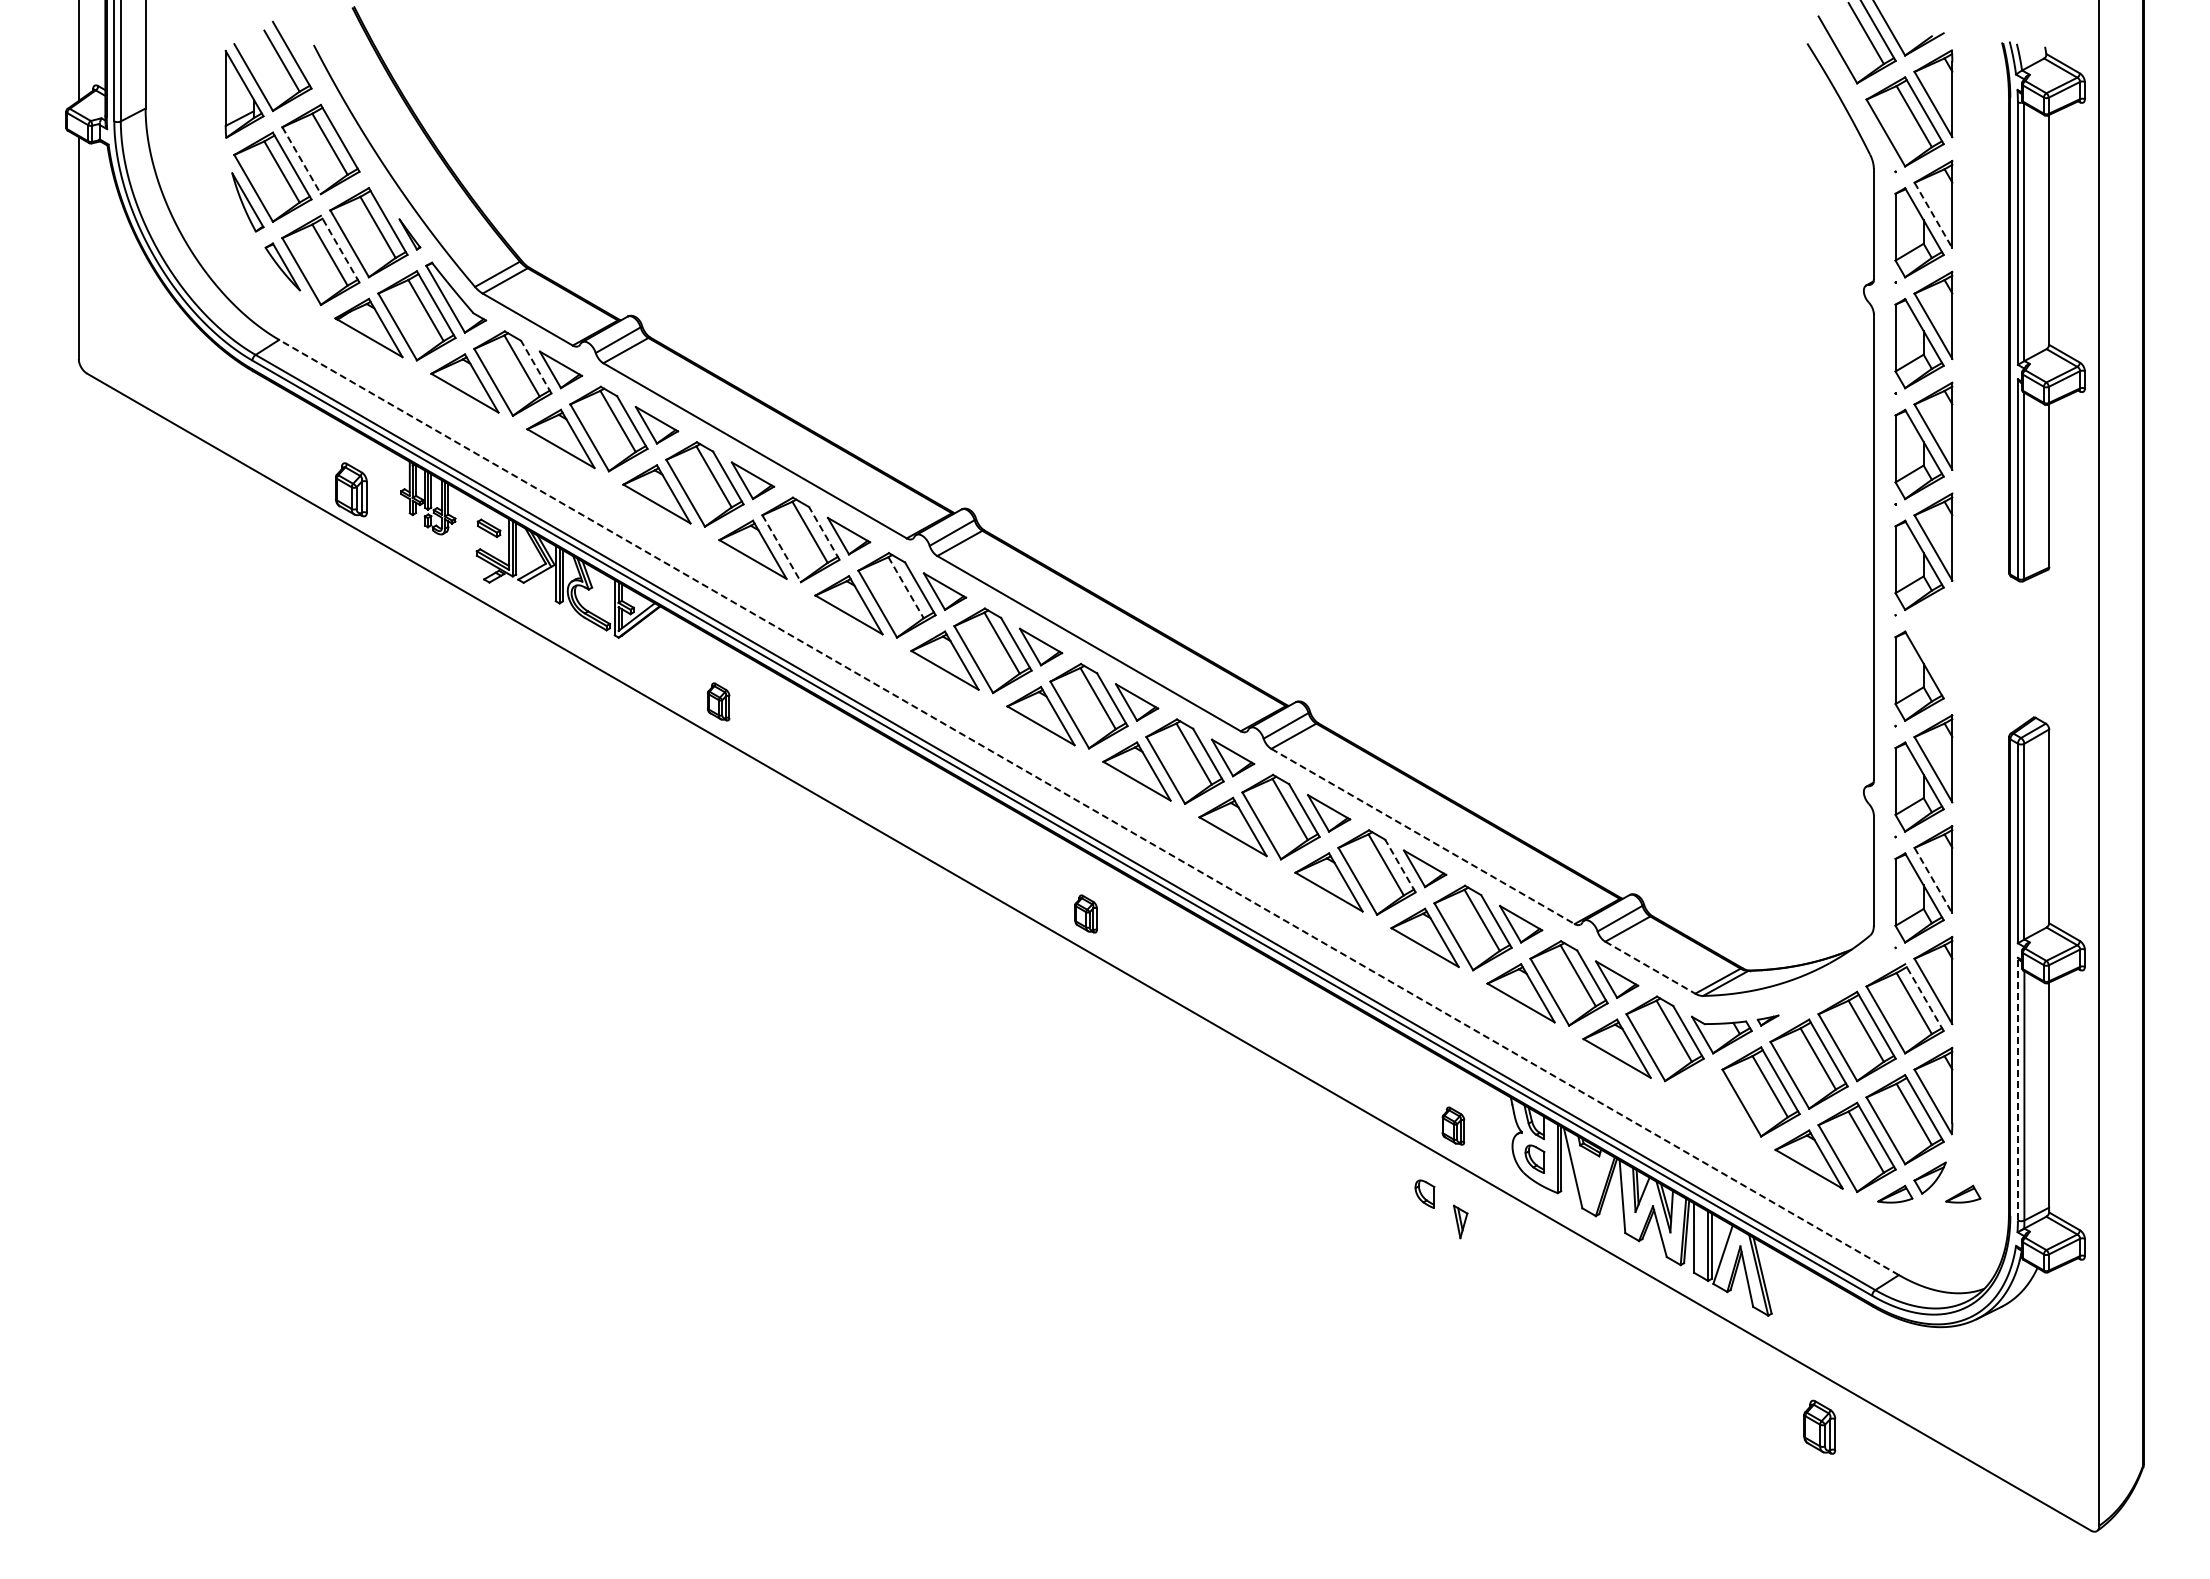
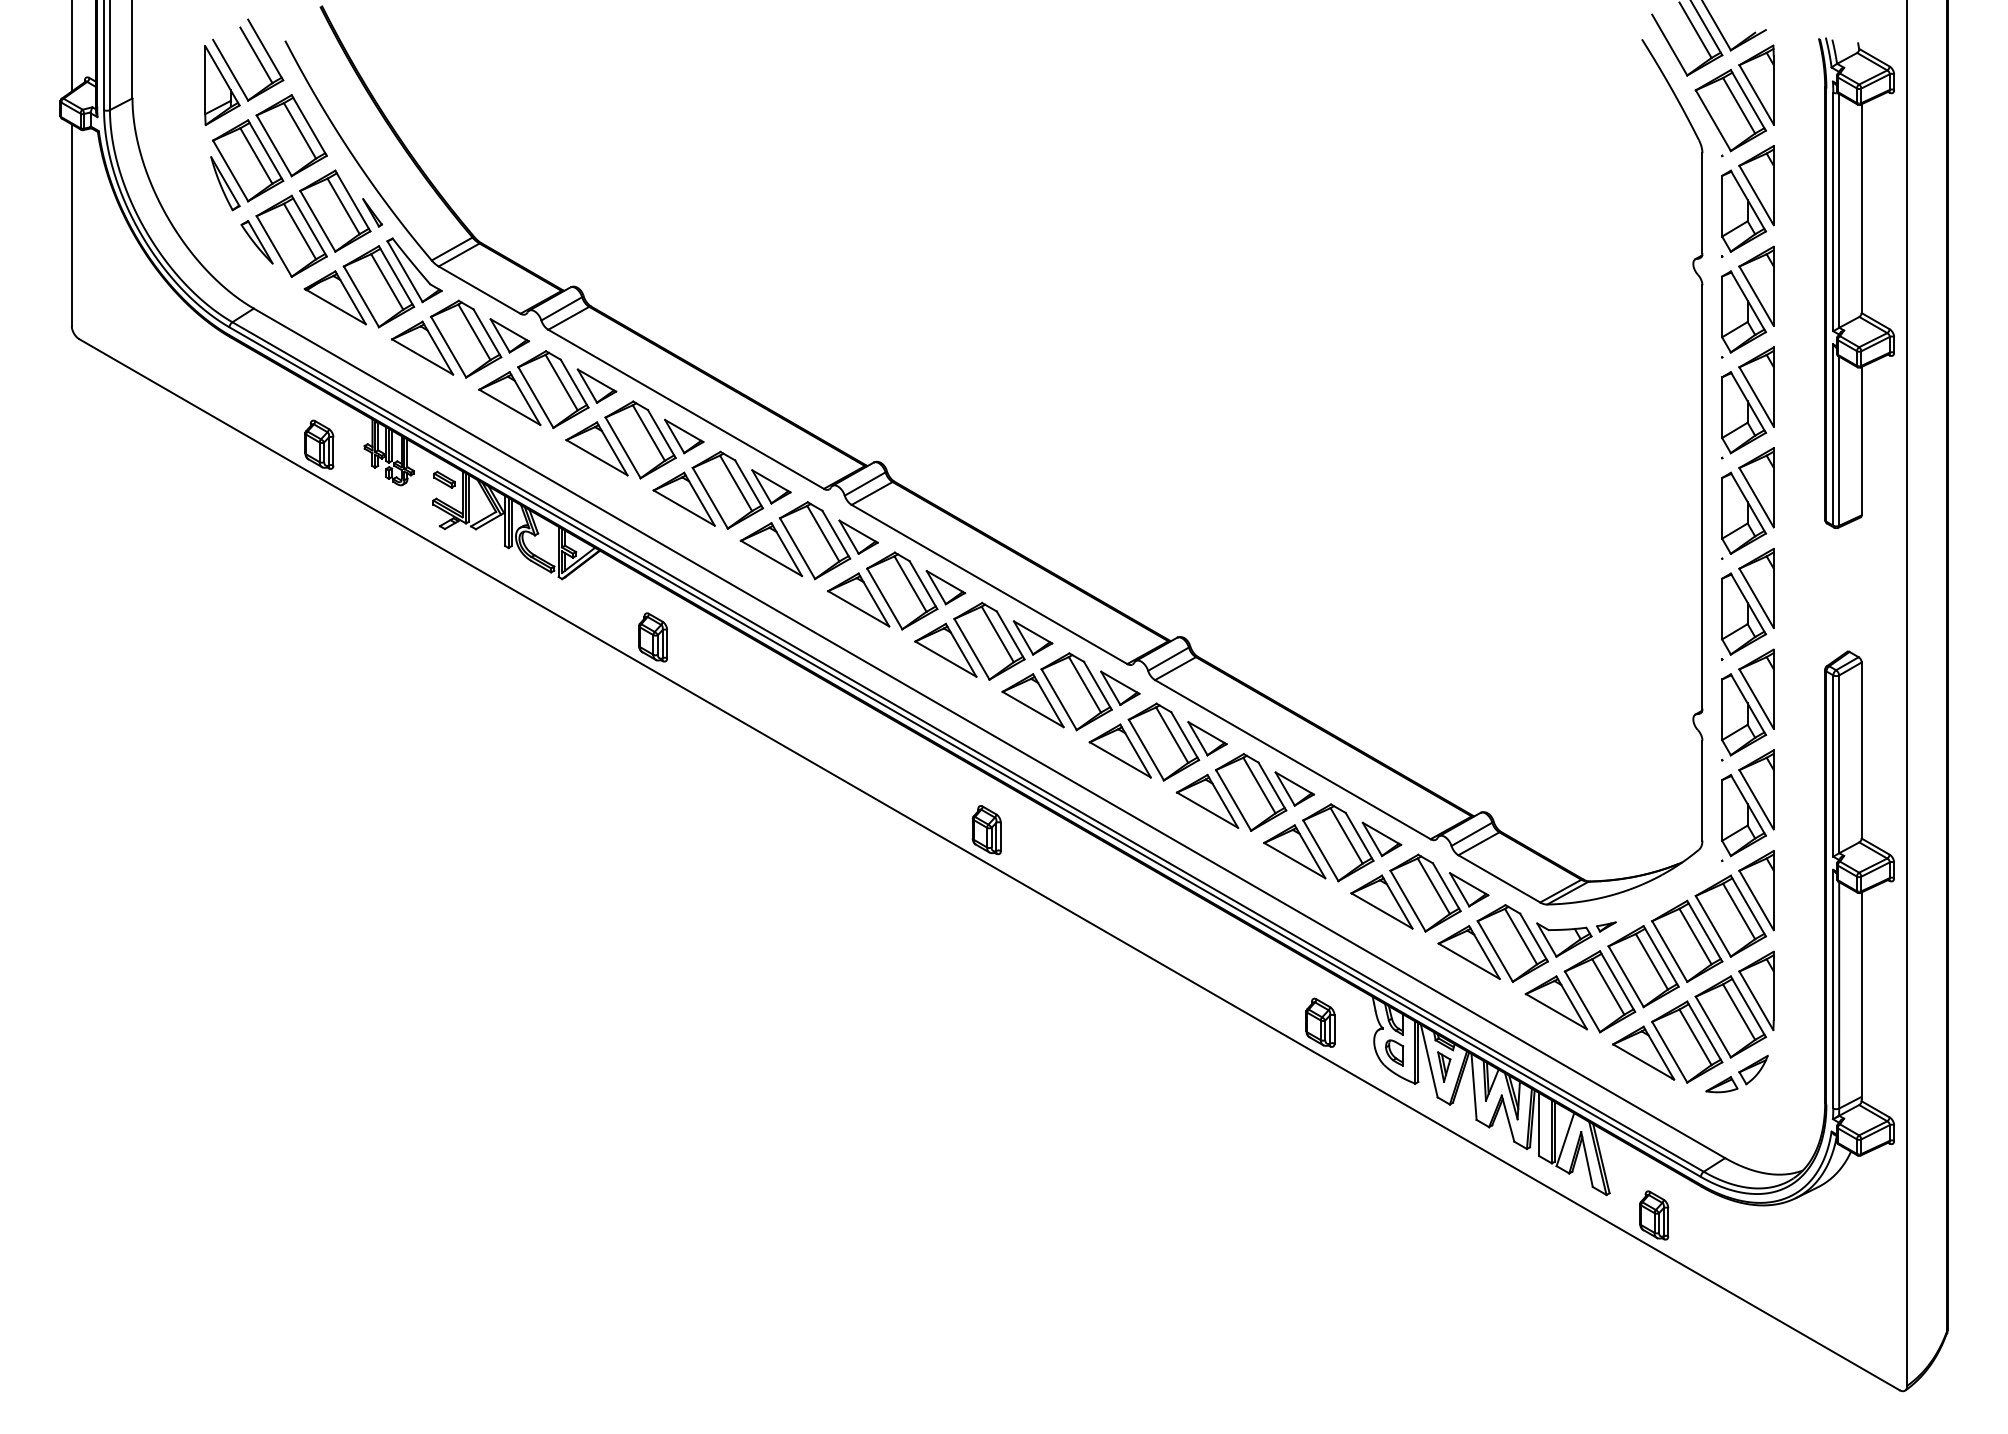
line: (301, 160) -> (274, 145), dashed -> solid
line: (1933, 215) -> (1756, 195), dashed -> solid
line: (340, 249) -> (309, 226), dashed -> solid
line: (536, 366) -> (487, 332), dashed -> solid
line: (824, 533) -> (749, 484), dashed -> solid
line: (781, 548) -> (710, 498), dashed -> solid
line: (906, 588) -> (823, 534), dashed -> solid
part: (1933, 647) -> (1756, 588), added
part: (718, 701) -> (652, 637), size x1.43
line: (1088, 807) -> (989, 733), dashed -> solid
line: (1423, 836) -> (1293, 759), dashed -> solid
line: (1400, 865) -> (1272, 786), dashed -> solid
line: (1933, 880) -> (1756, 799), dashed -> solid
part: (1085, 913) -> (986, 829), size x1.43
line: (1650, 967) -> (1499, 878), dashed -> solid
line: (1924, 997) -> (1748, 905), dashed -> solid
line: (2017, 1088) -> (1832, 988), dashed -> solid
part: (1712, 1104) -> (1555, 1003), added
part: (1453, 1125) -> (1320, 1022), size x1.43
part: (1424, 1193) -> (1294, 1083), removed
part: (1963, 1193) -> (1783, 1083), removed
part: (1460, 1221) -> (1444, 1066), moved
part: (1819, 1426) -> (1653, 1214), moved

